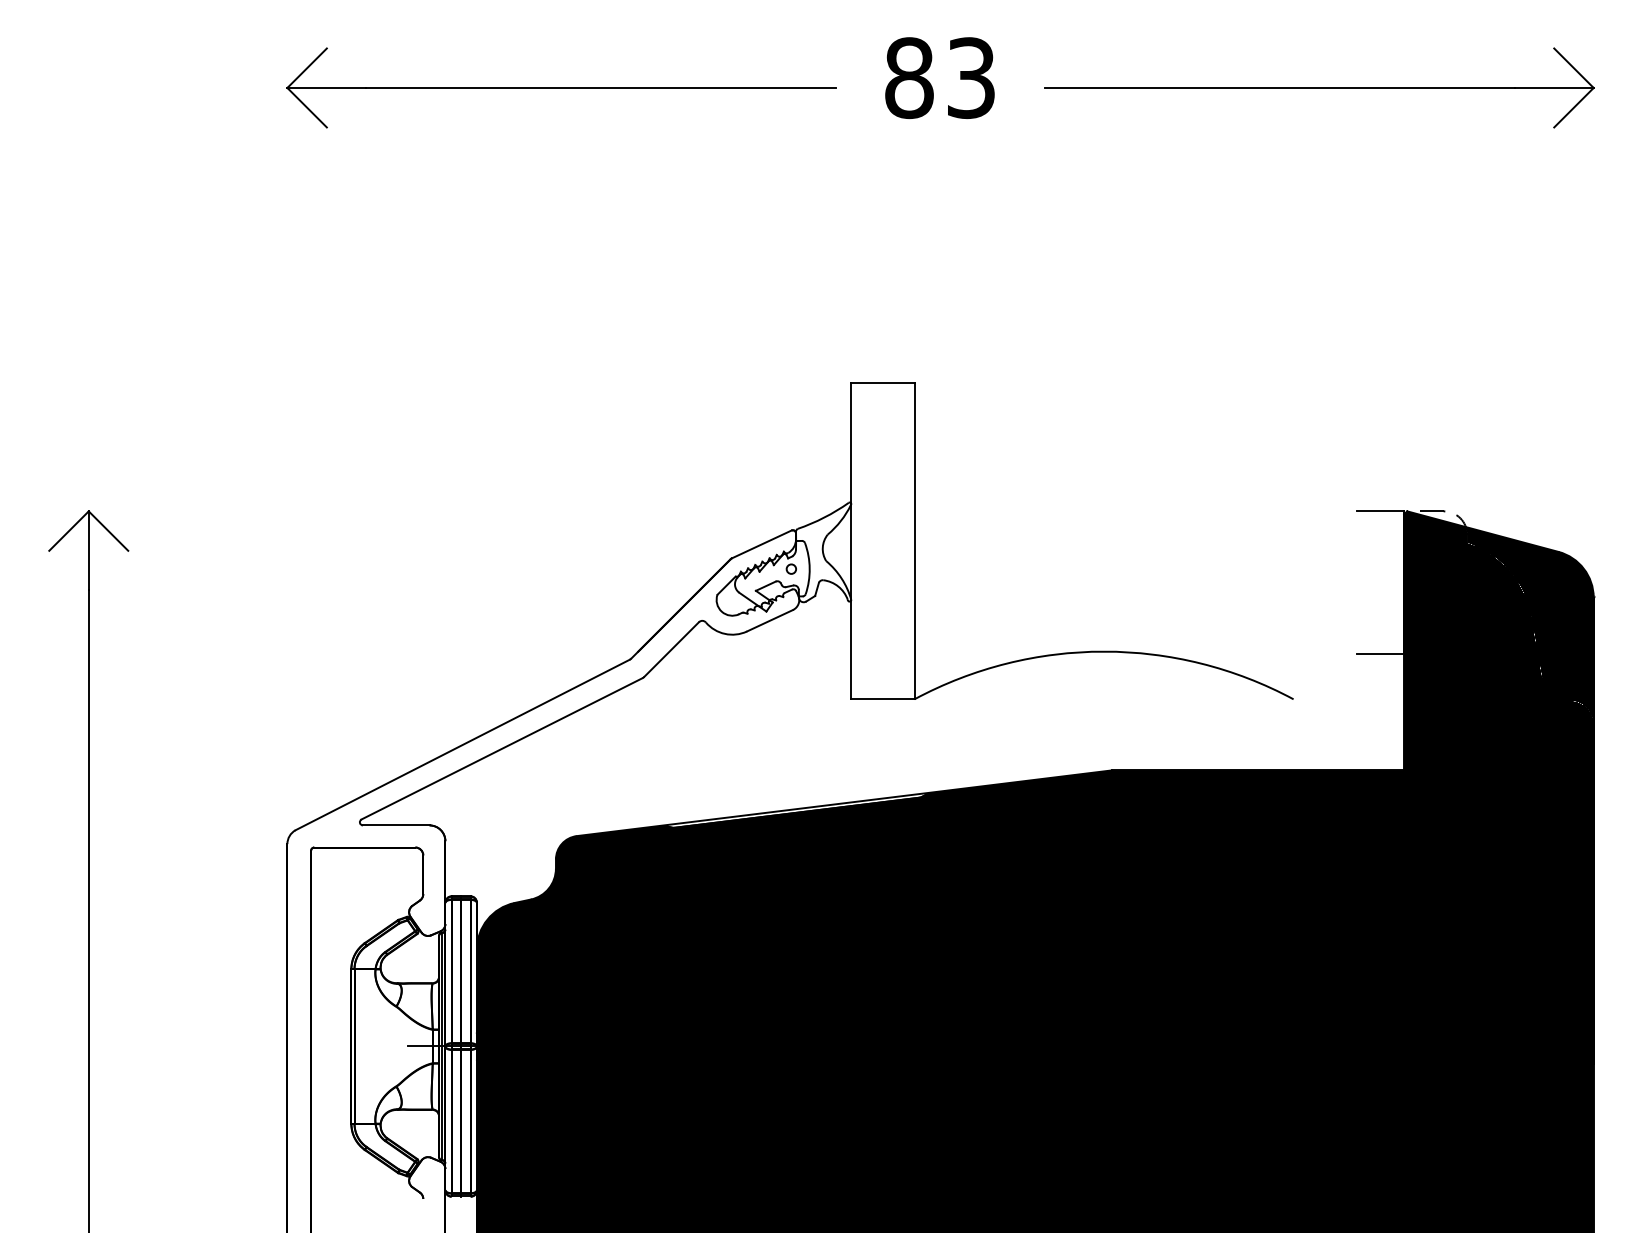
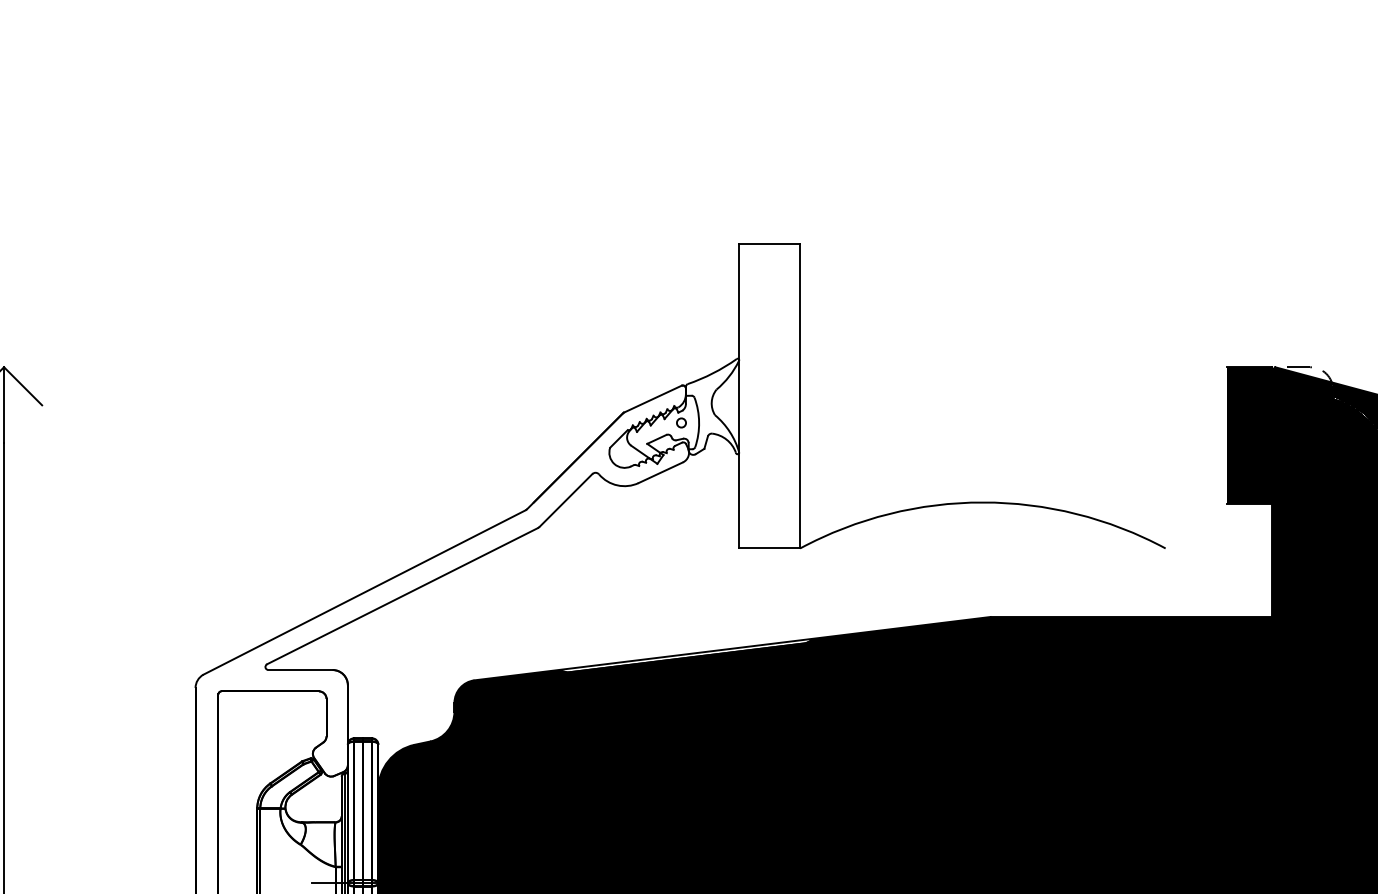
fill: (1380, 582) -> (1249, 435), added

